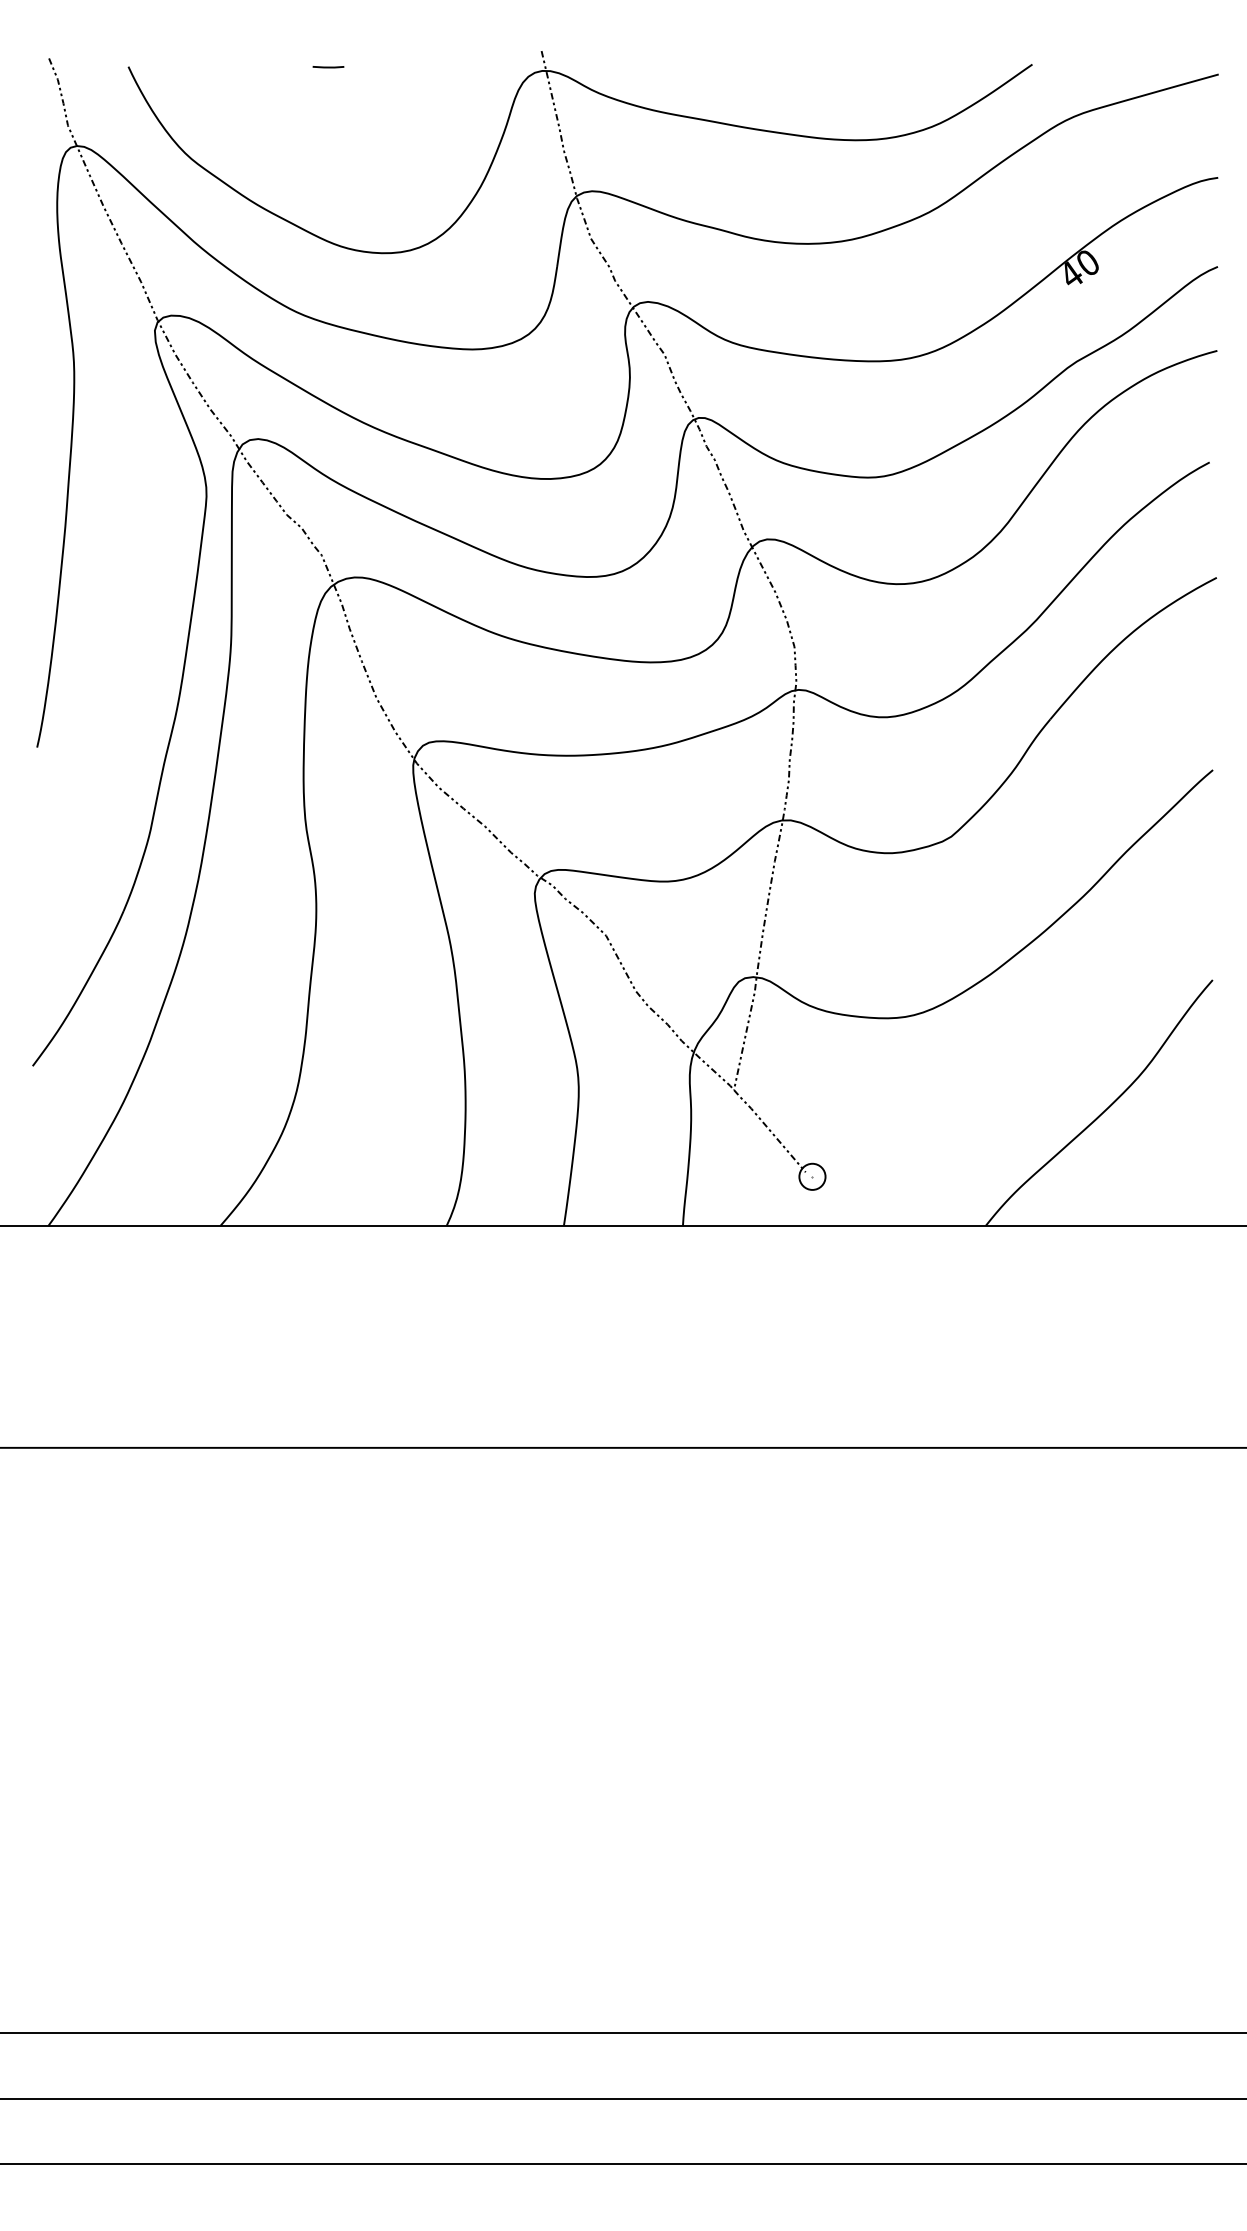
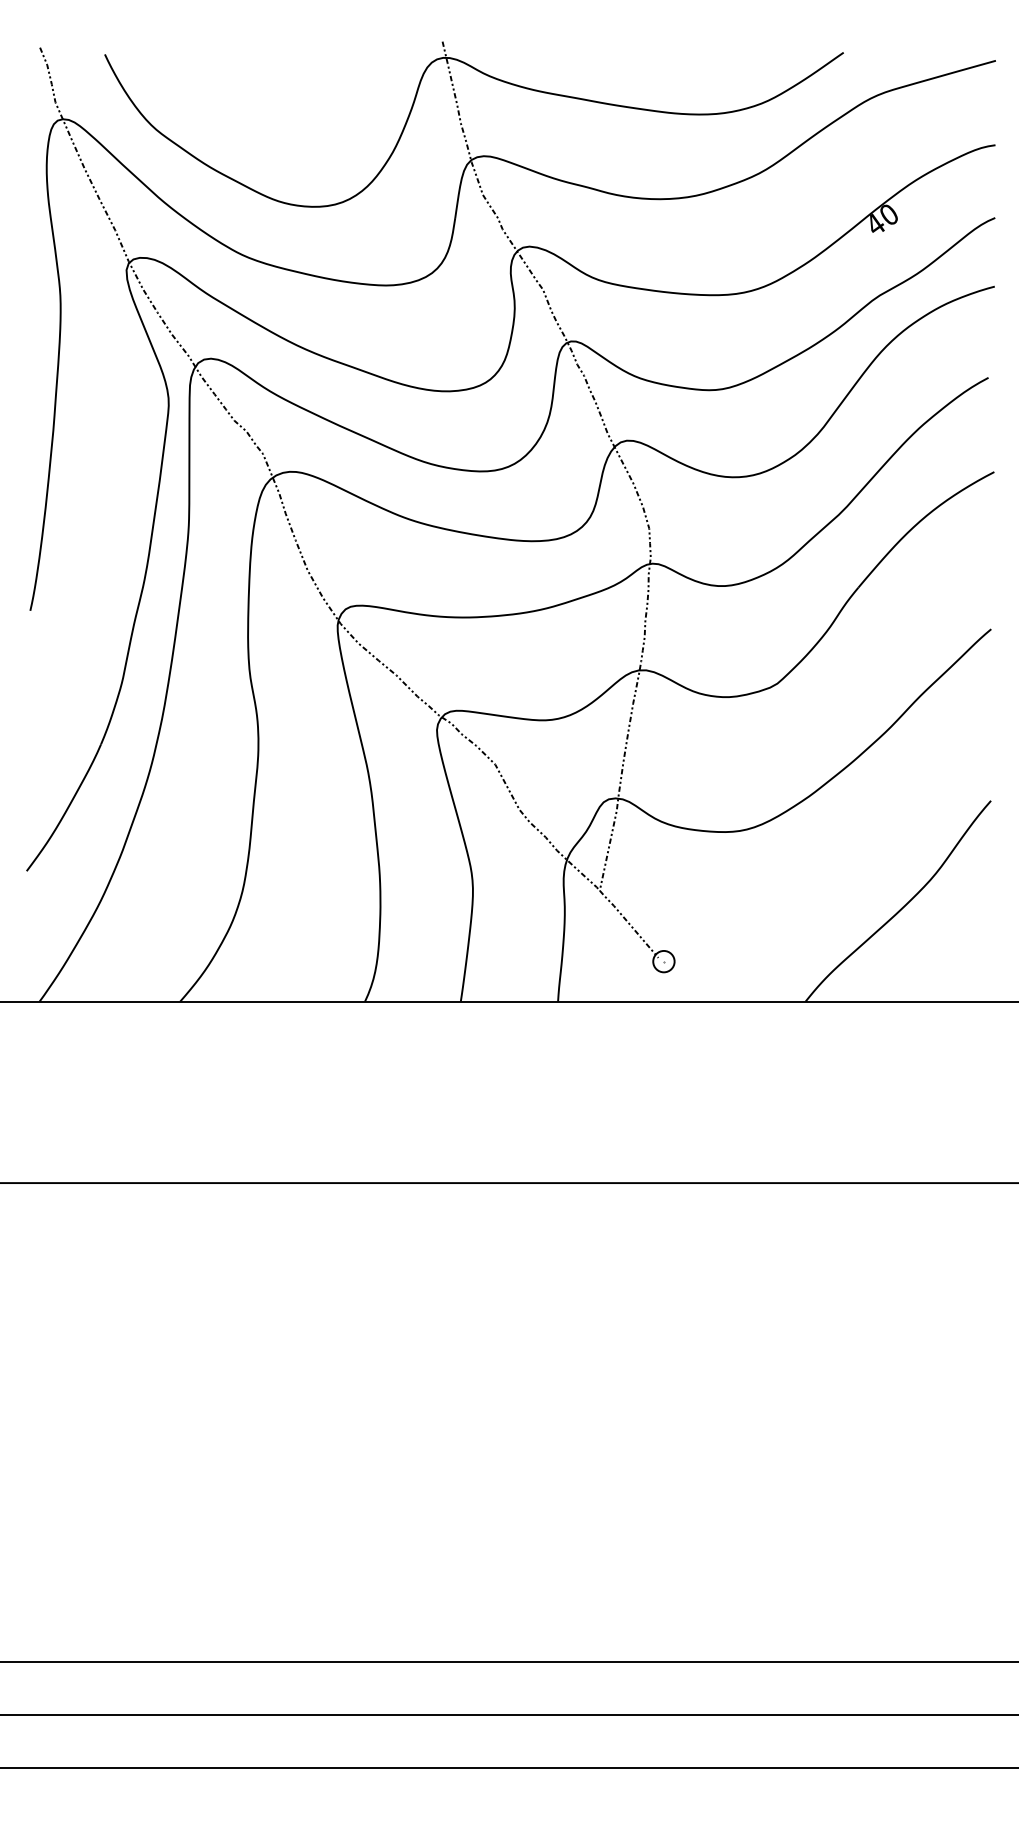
line: (328, 67) -> (268, 55), removed

